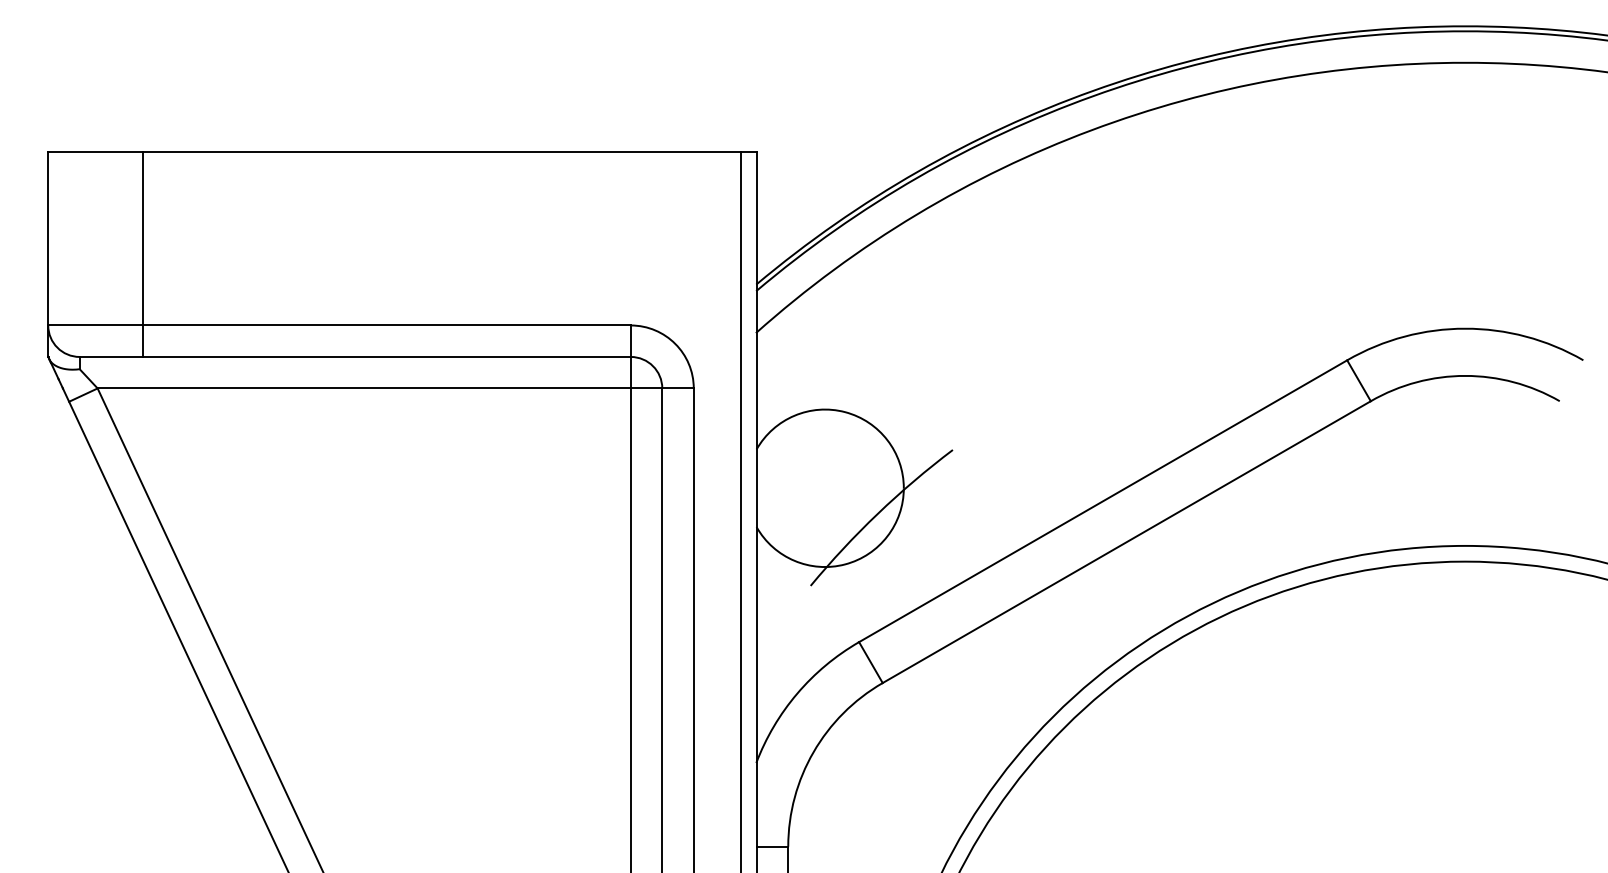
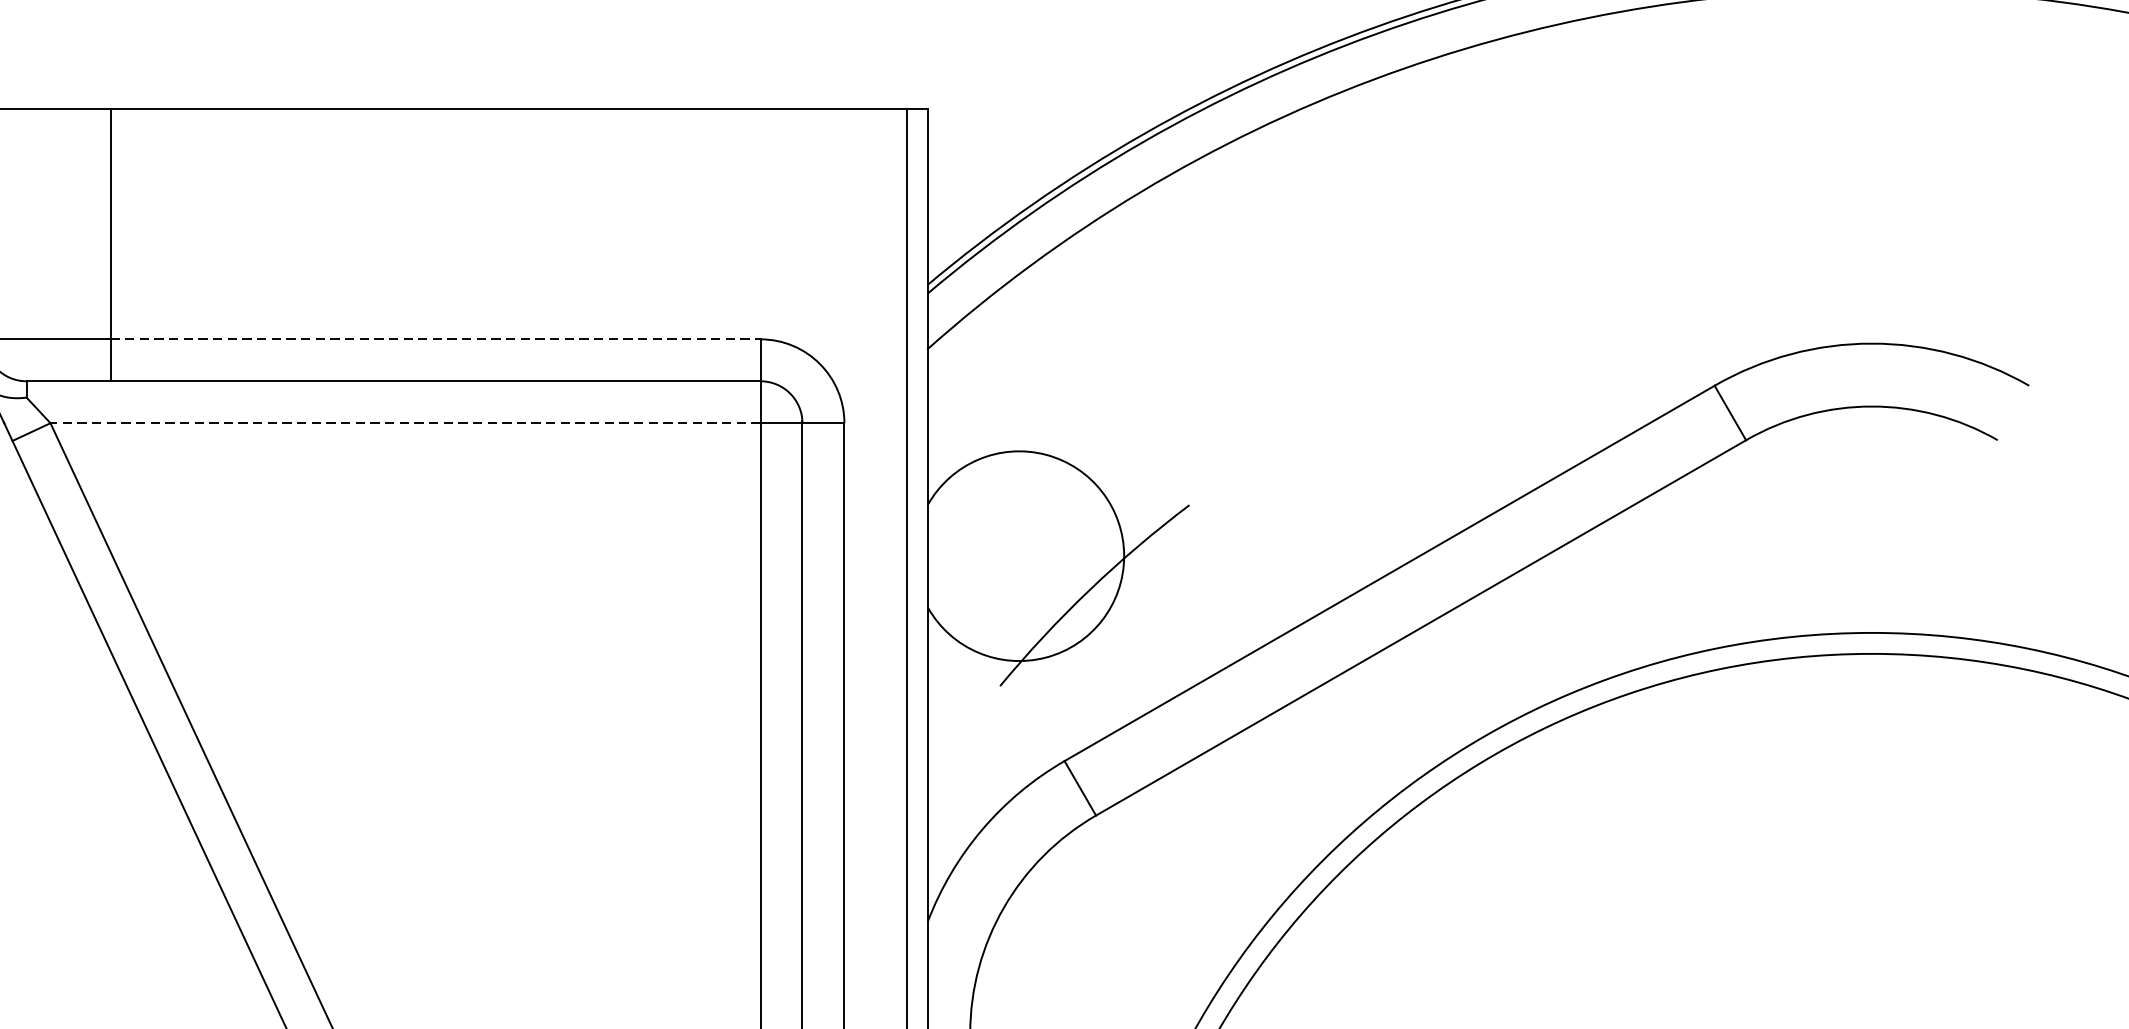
line: (387, 325) -> (436, 339), solid -> dashed
line: (364, 388) -> (405, 423), solid -> dashed

